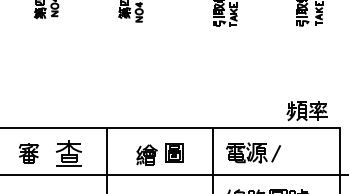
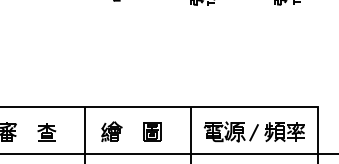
part: (306, 111) -> (284, 132), moved
part: (68, 153) -> (46, 132), size x0.71
part: (146, 154) -> (111, 131), moved

